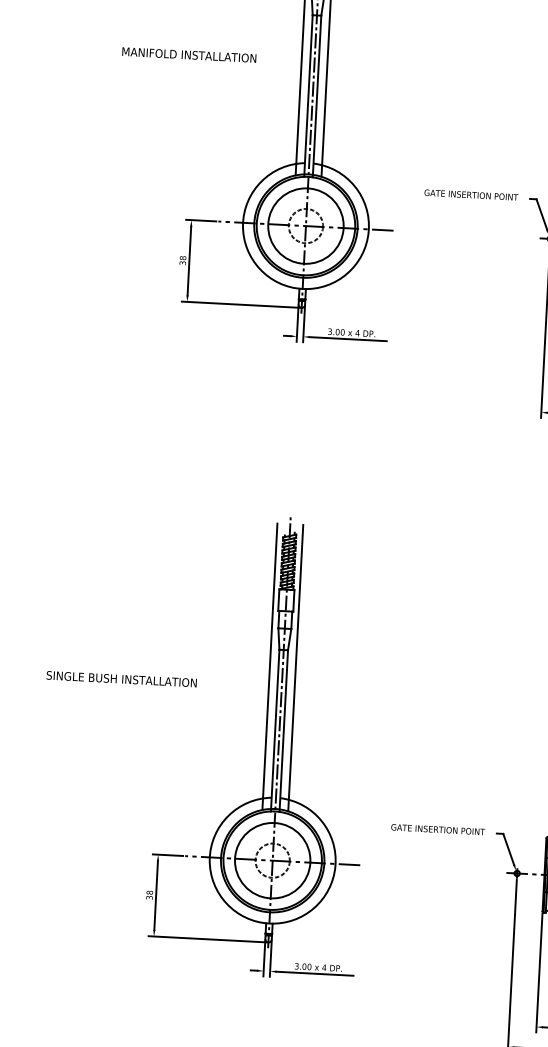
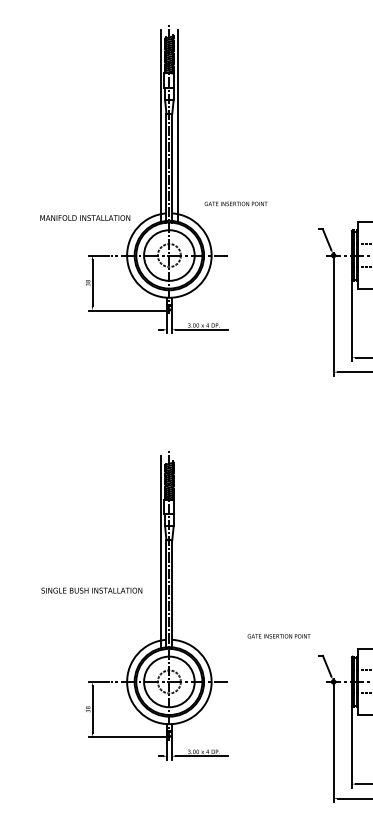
text: (189, 54) -> (85, 217), moved
text: (470, 194) -> (235, 203), moved
line: (296, 667) -> (178, 551), removed
text: (121, 678) -> (91, 590), moved
text: (437, 829) -> (278, 636), moved

